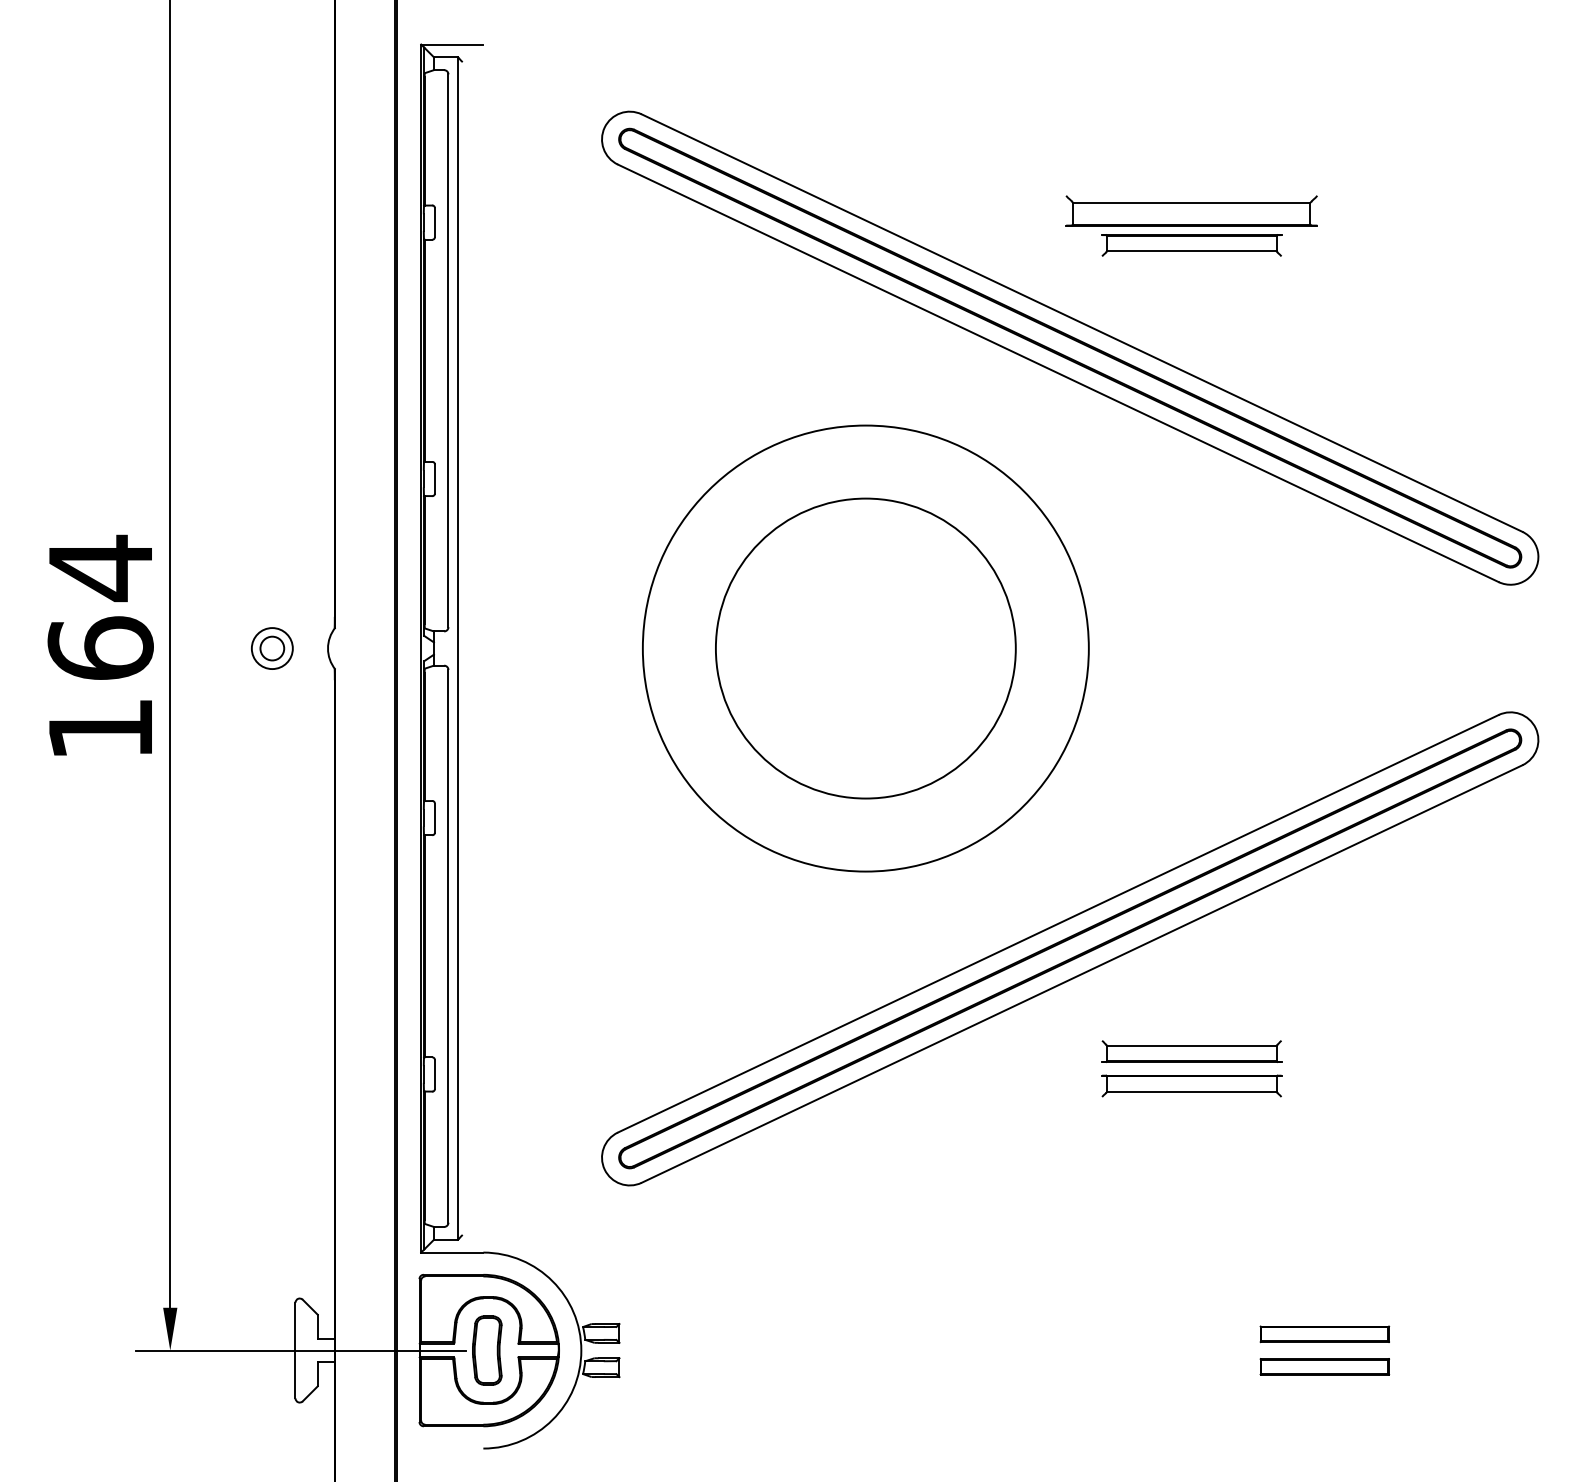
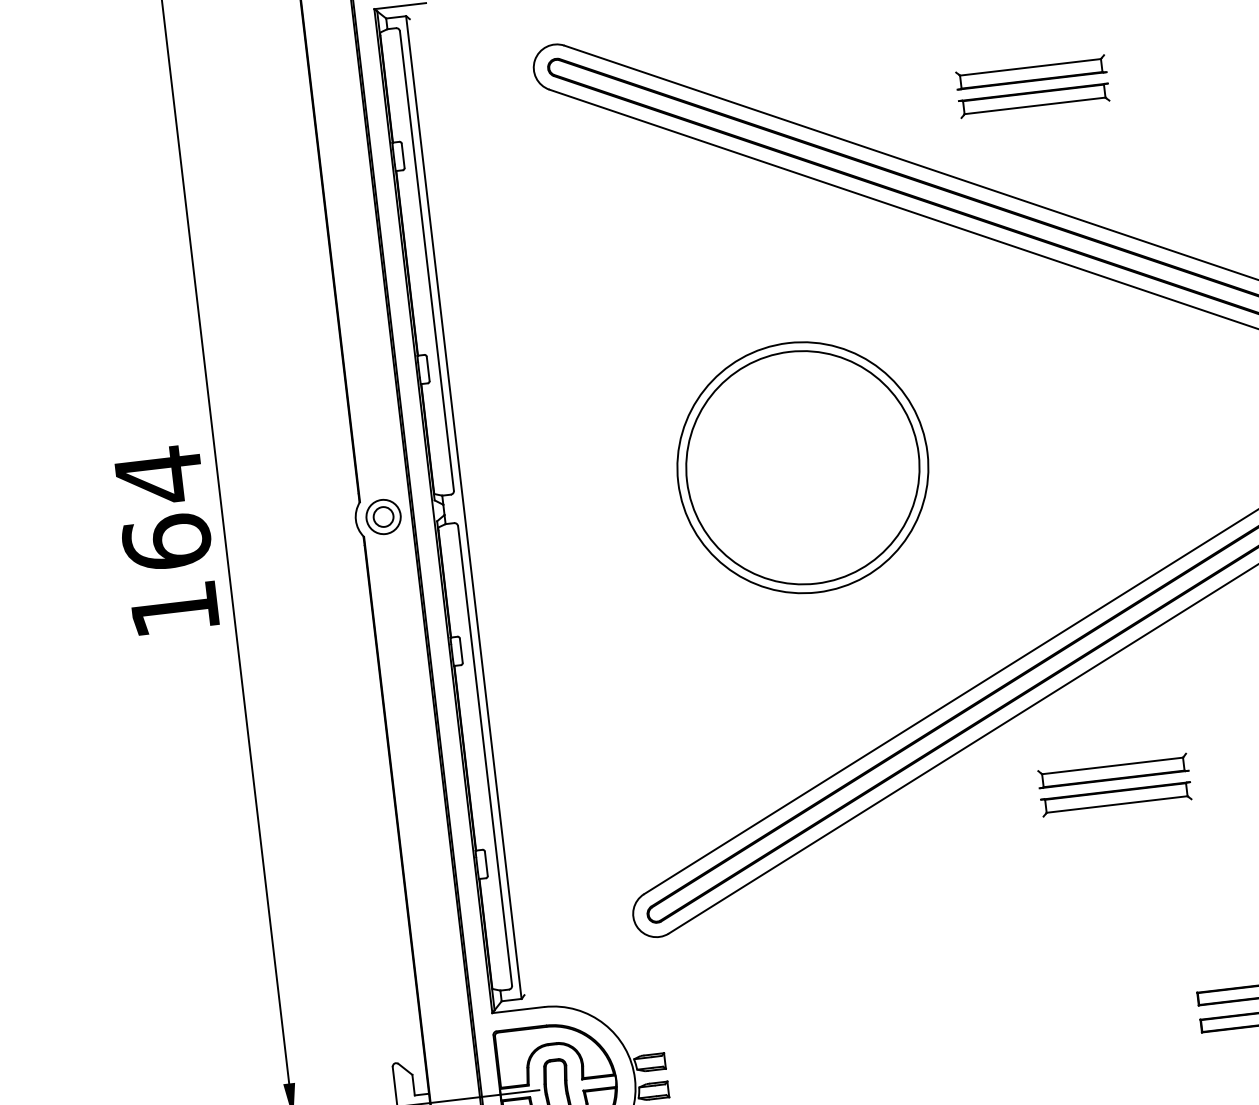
part: (1191, 210) -> (1030, 71), size x0.71
part: (272, 648) -> (383, 516), moved
circle: (865, 648) -> (802, 467), size x0.62

